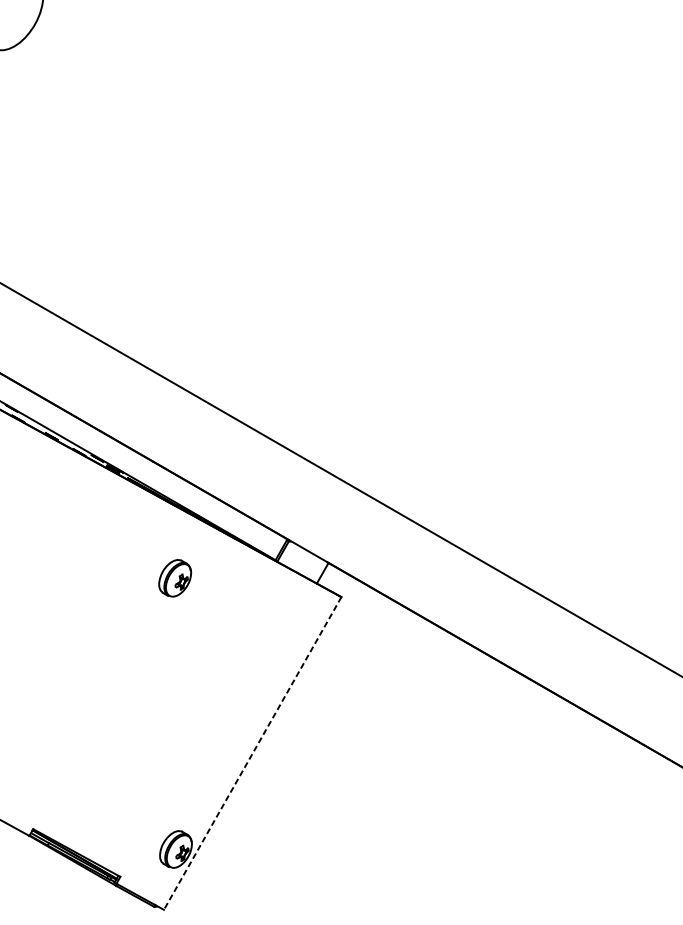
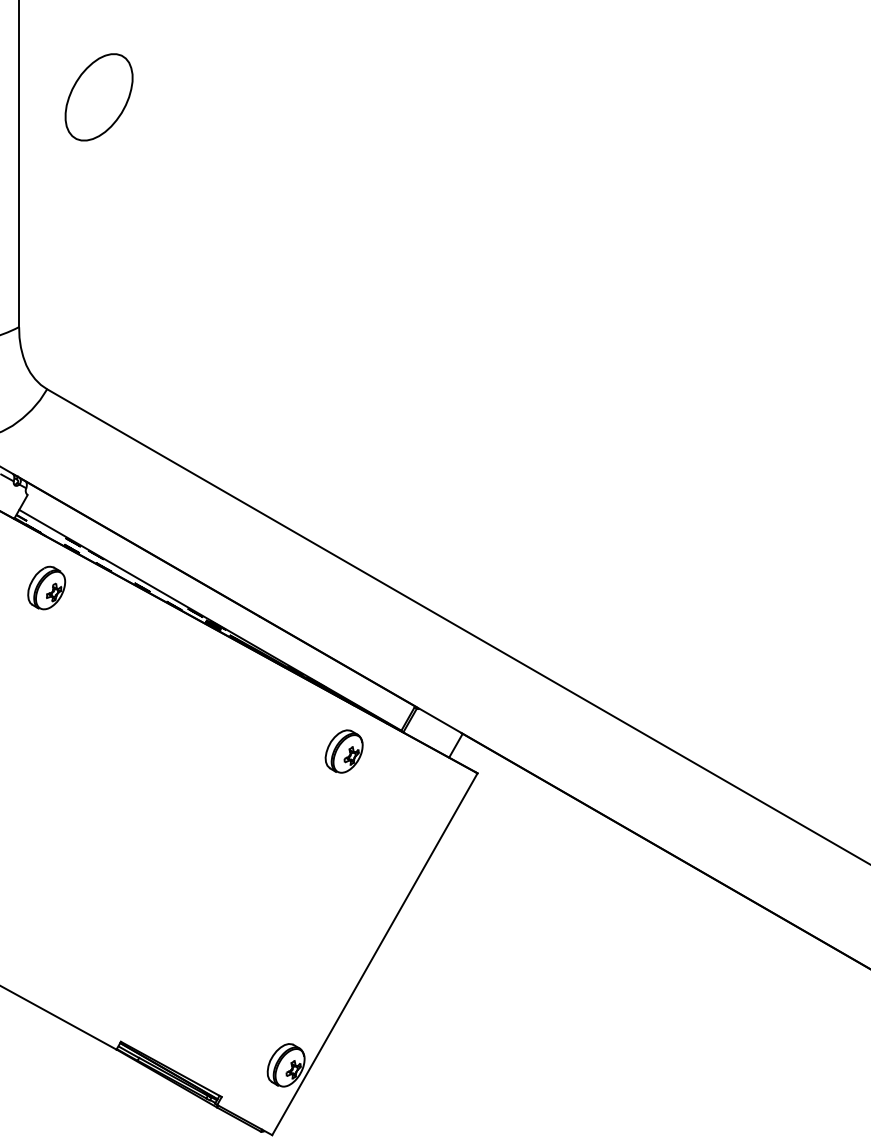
part: (174, 578) -> (343, 751), moved
line: (252, 753) -> (374, 954), dashed -> solid

